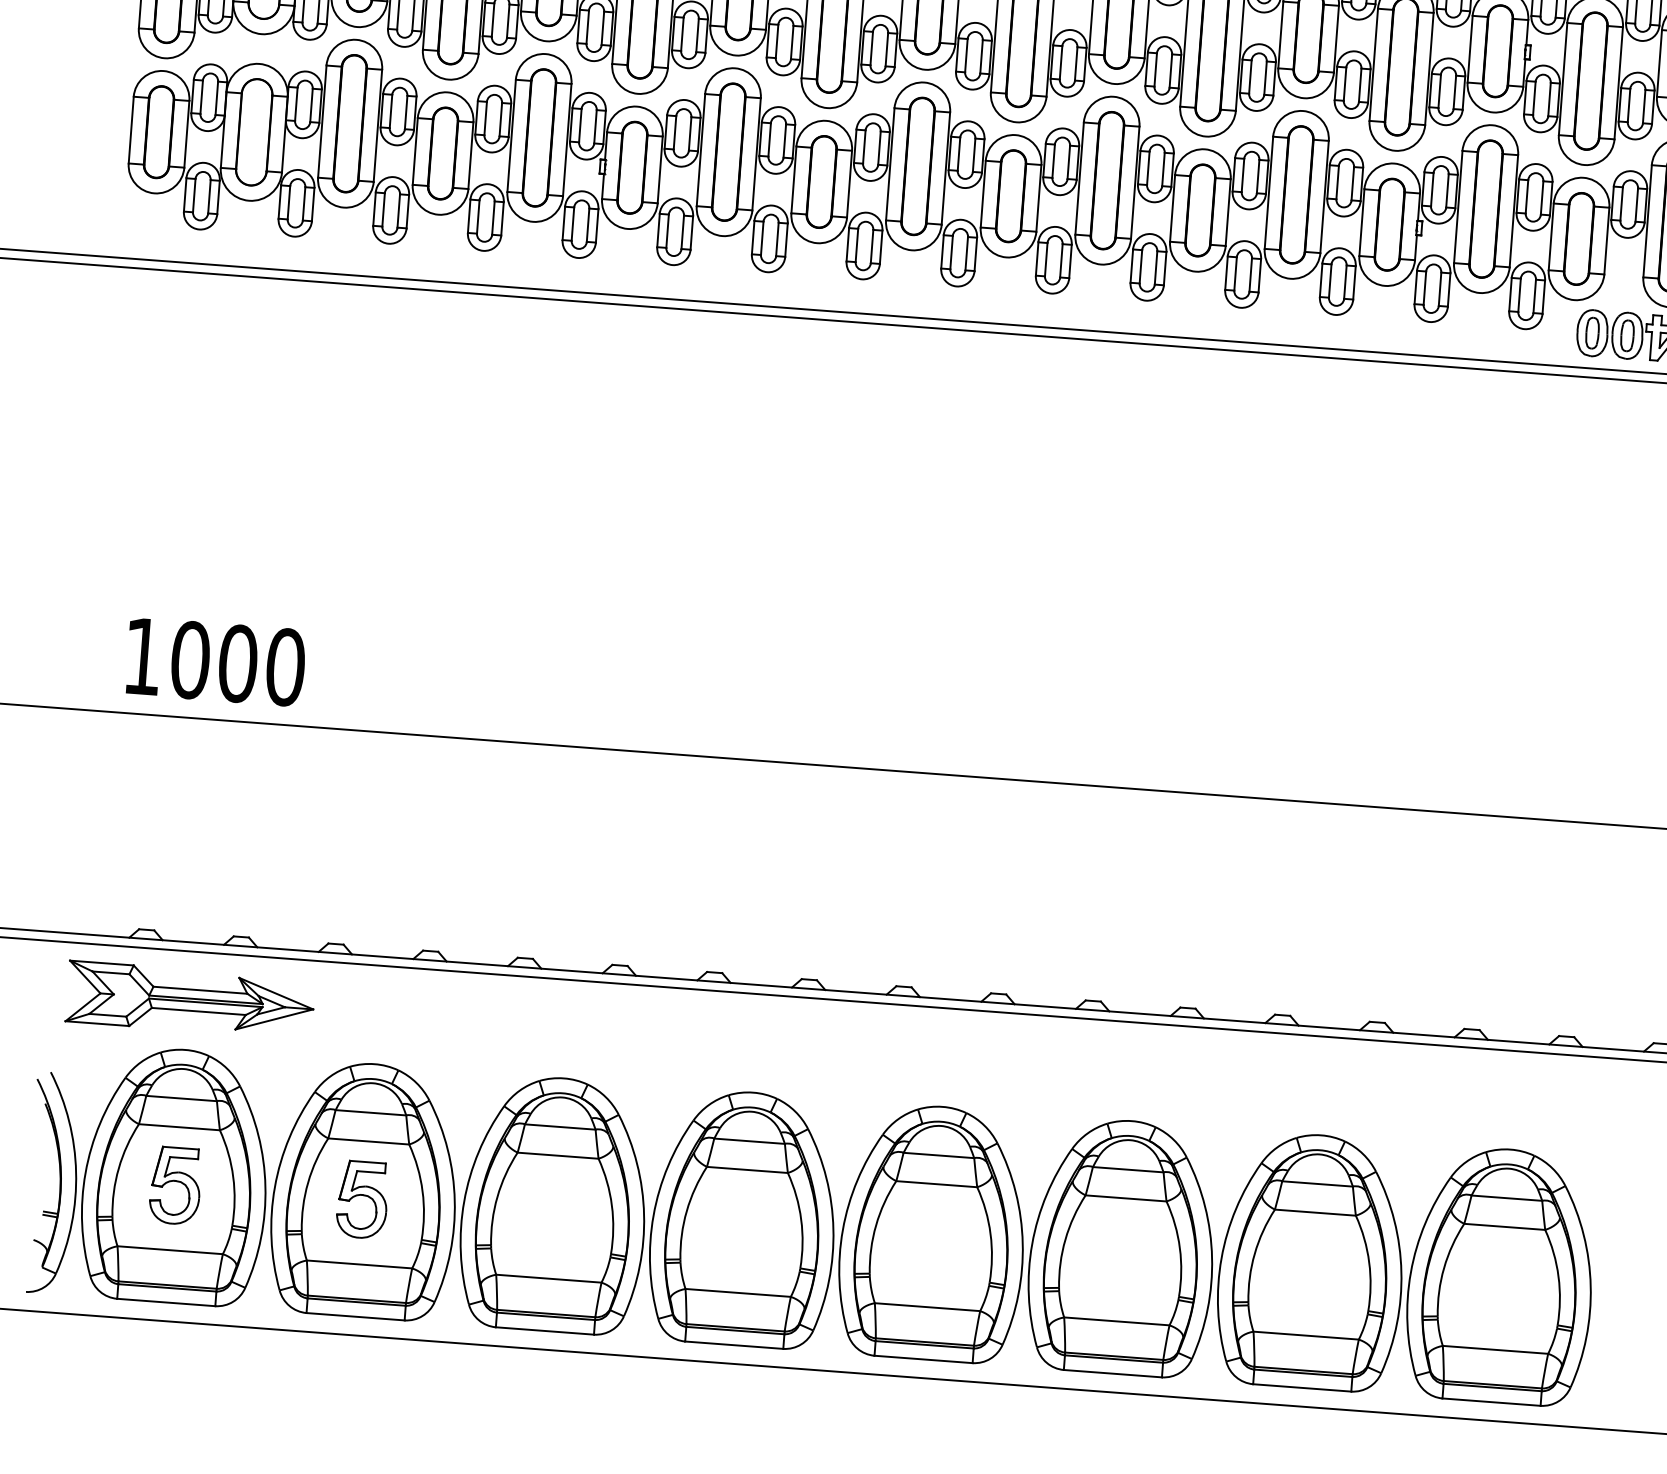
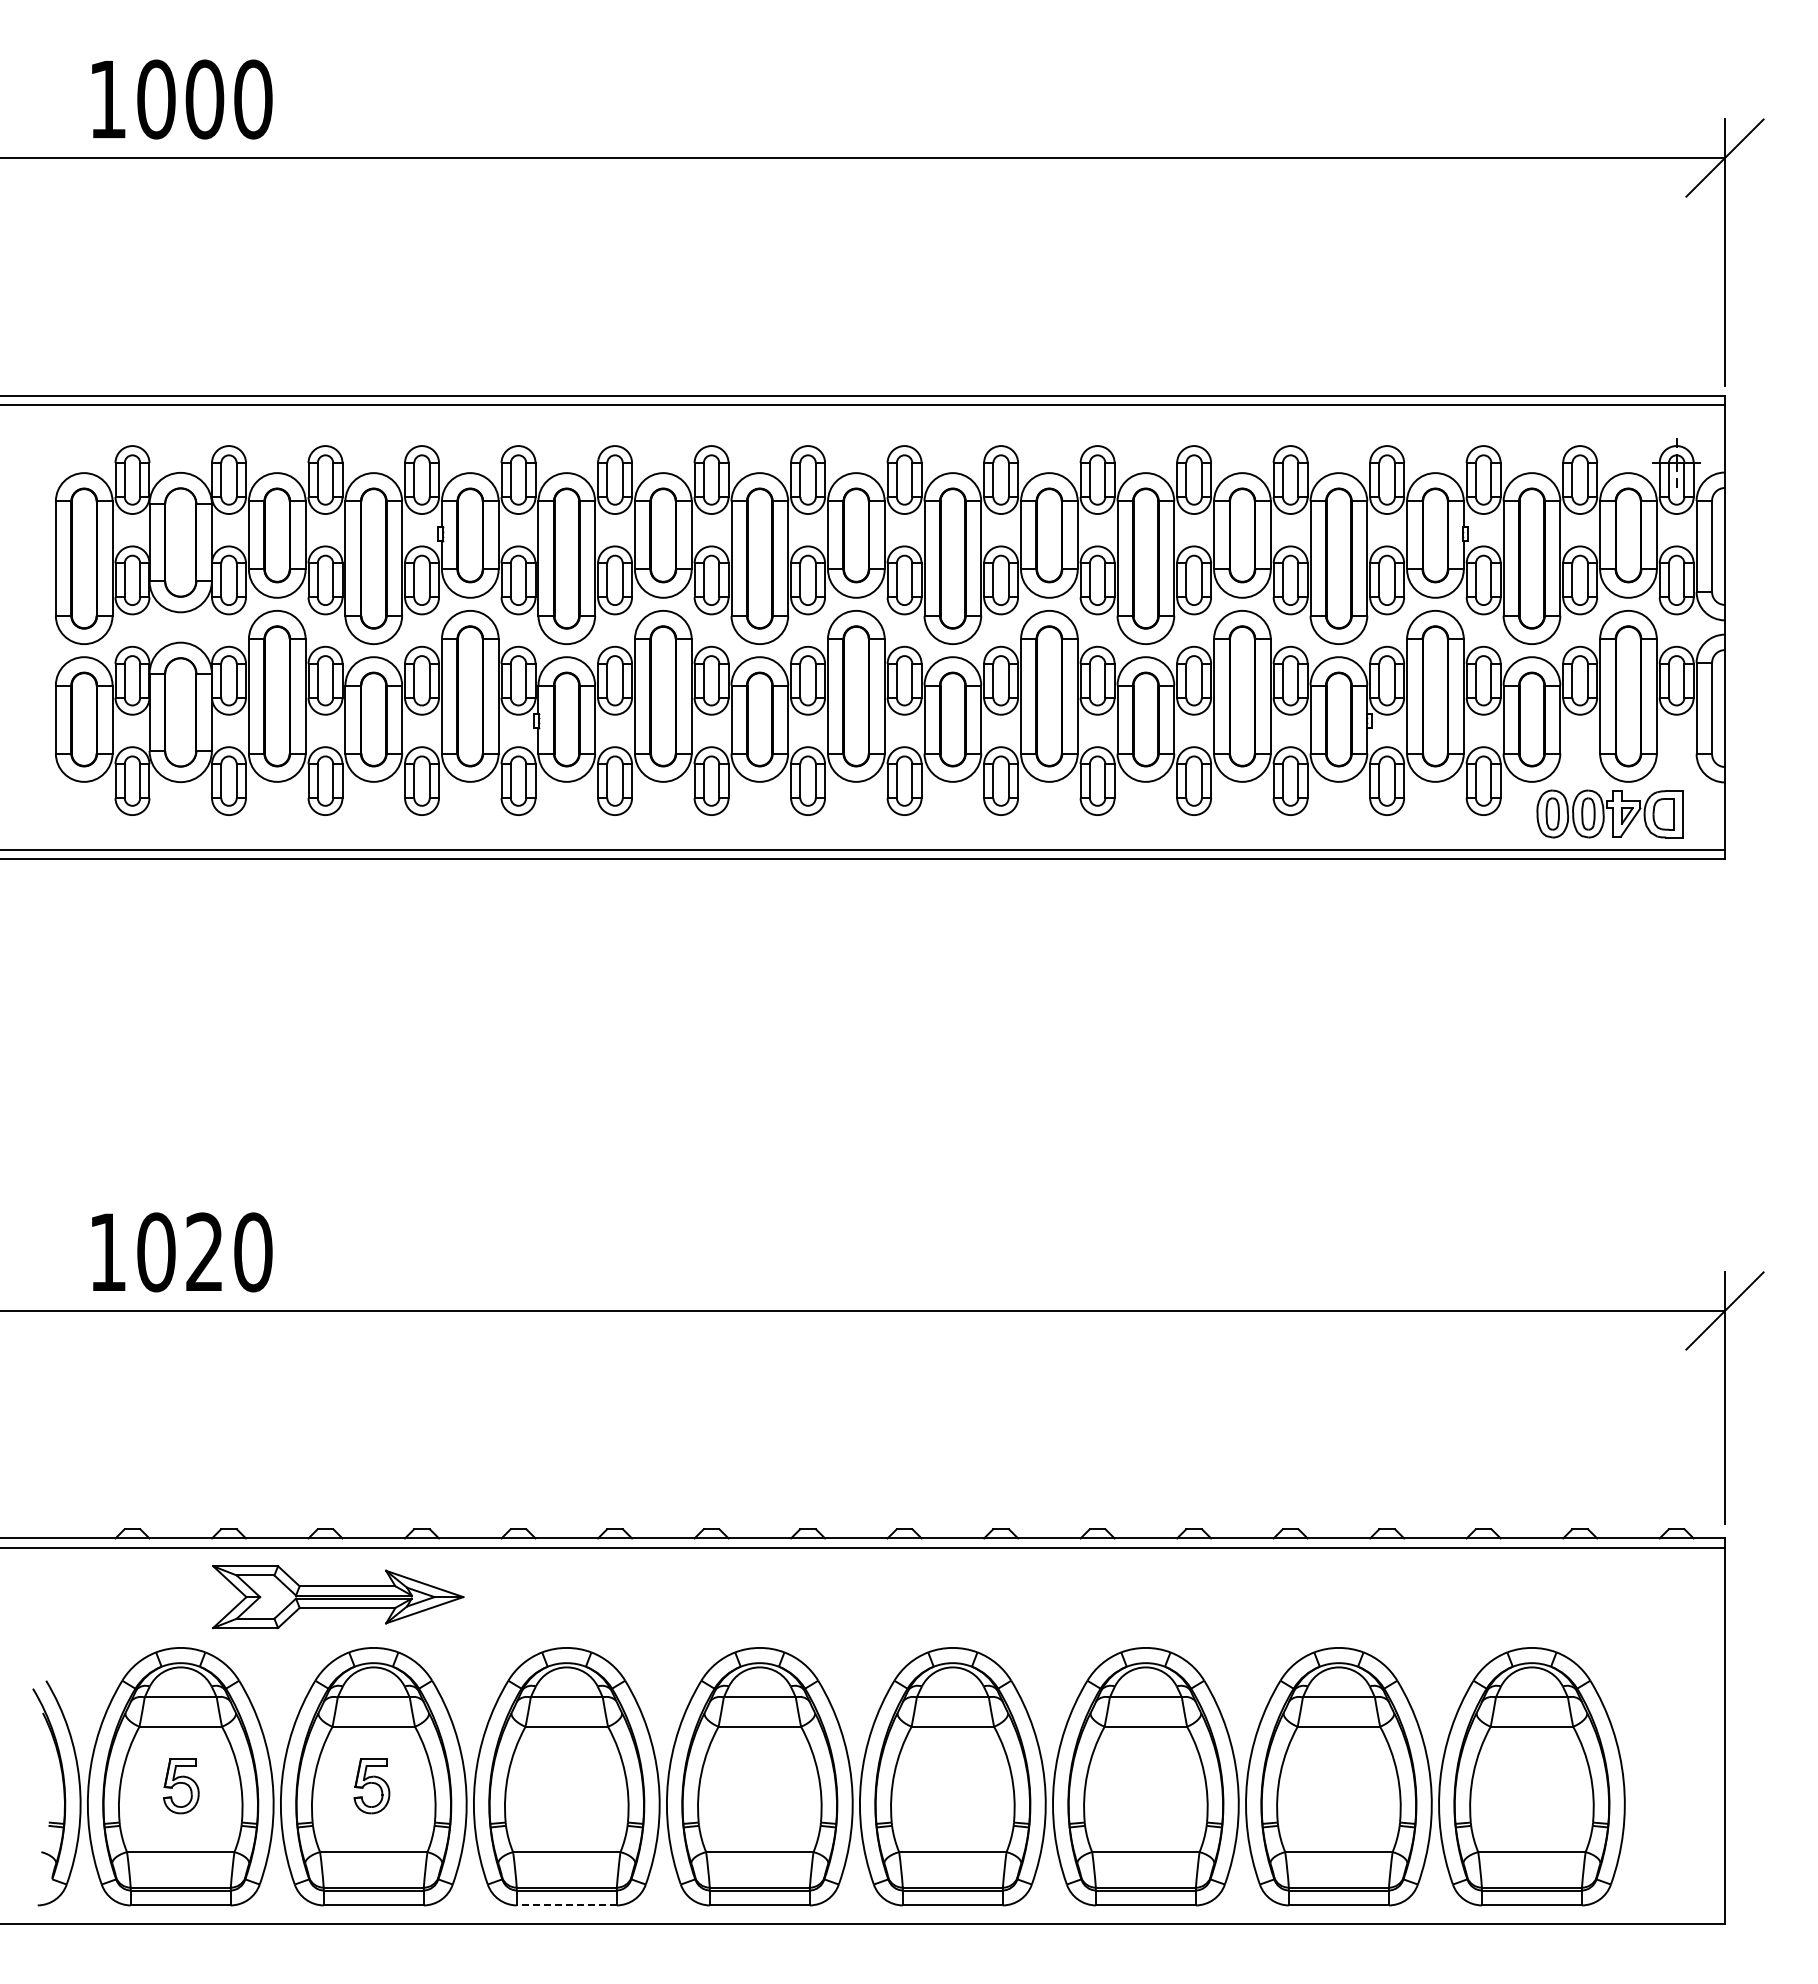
text: (237, 663) -> (204, 1252), 1000 -> 1020
part: (190, 1000) -> (338, 1597), moved
part: (175, 1184) -> (181, 1785), size x0.7
part: (362, 1198) -> (371, 1785), size x0.7
line: (544, 1331) -> (566, 1905), solid -> dashed

